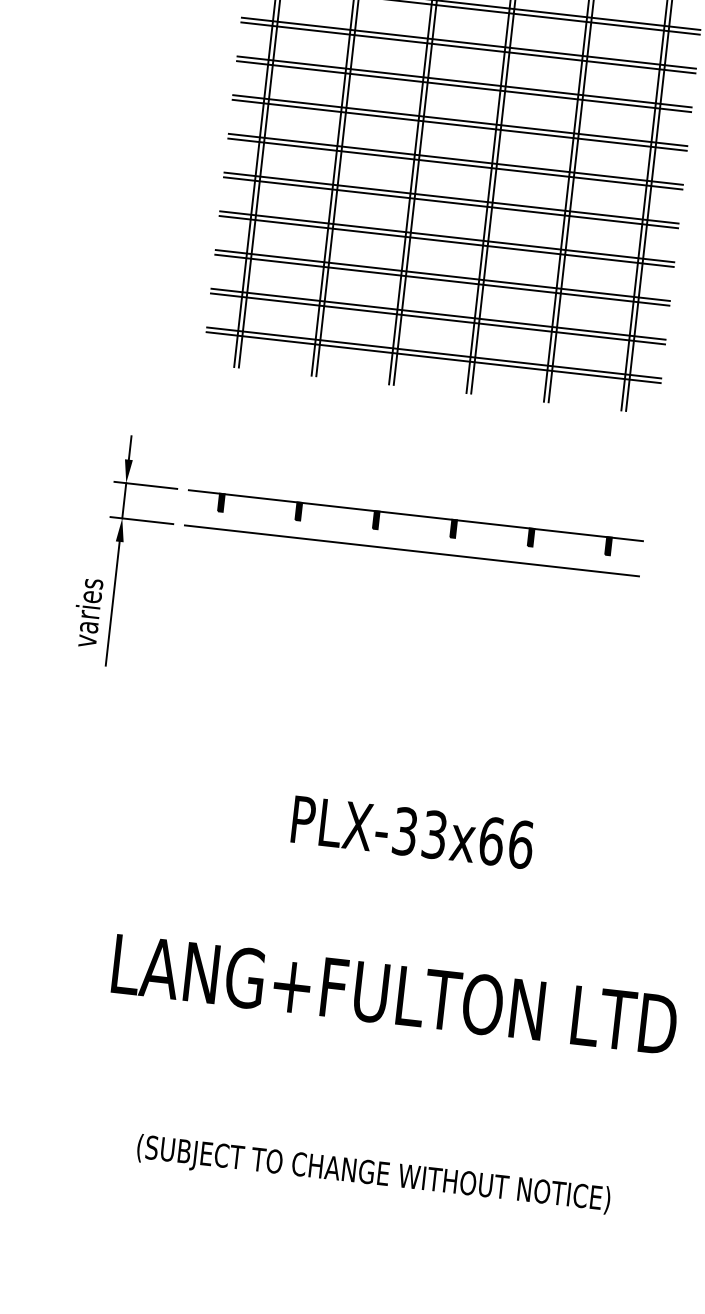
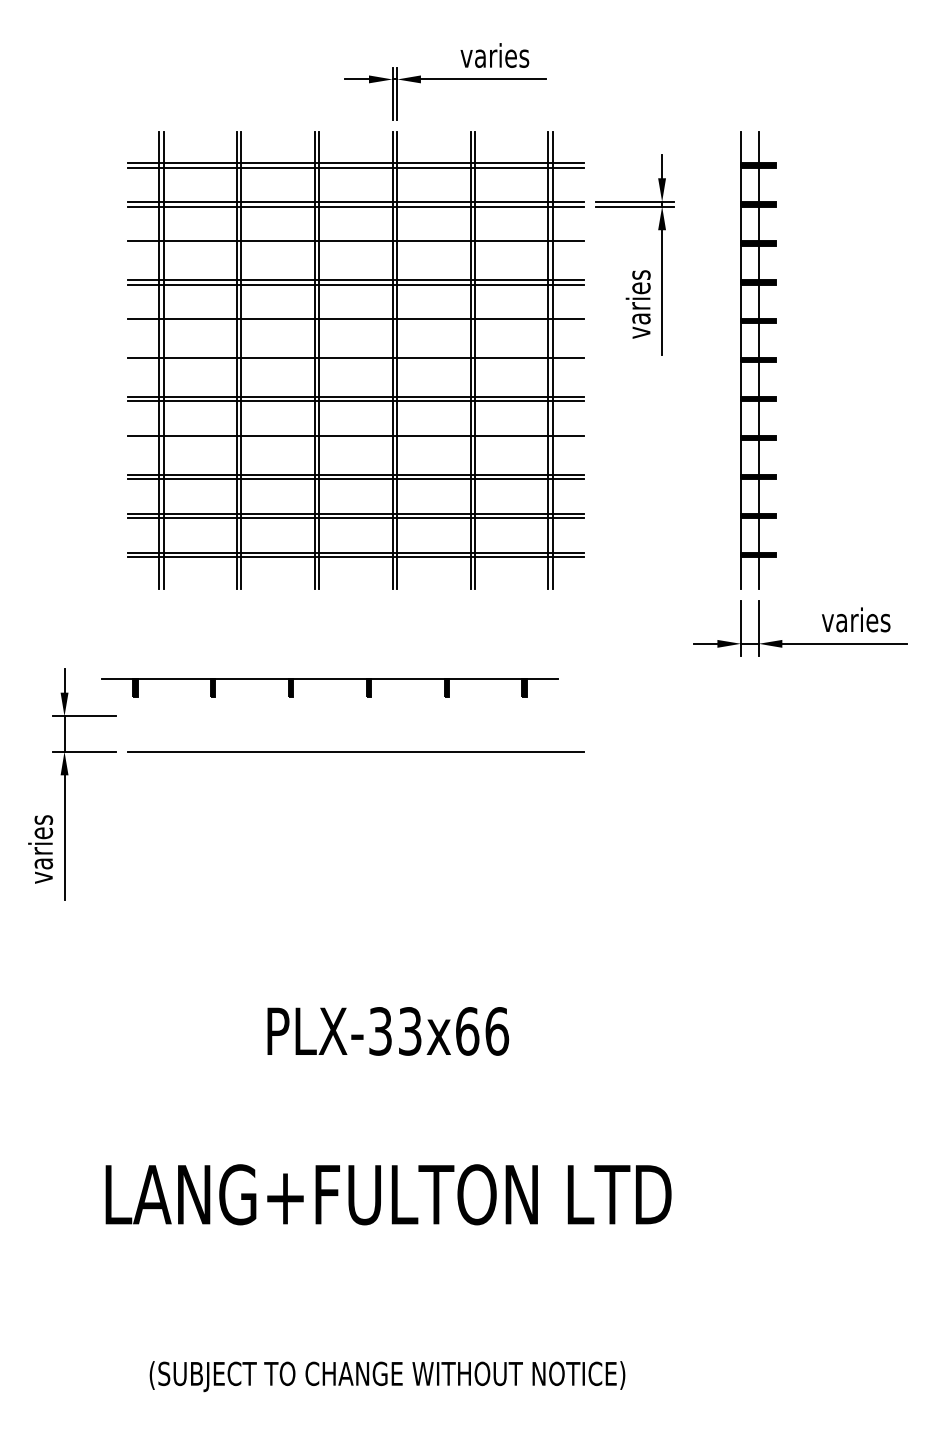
line: (467, 47) -> (355, 245), removed
line: (459, 125) -> (355, 323), removed
line: (454, 164) -> (355, 362), removed
line: (446, 241) -> (355, 440), removed
part: (415, 515) -> (329, 679), moved

